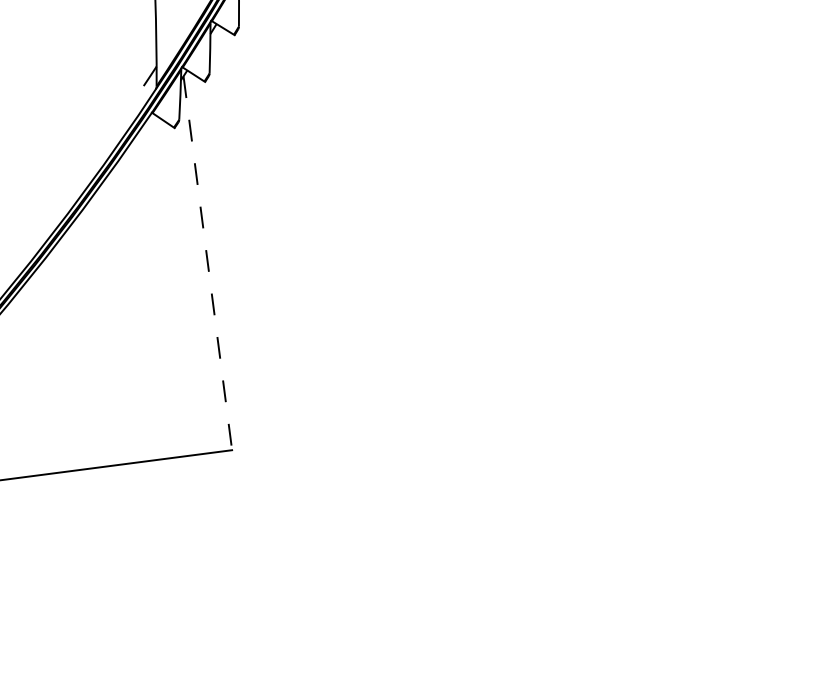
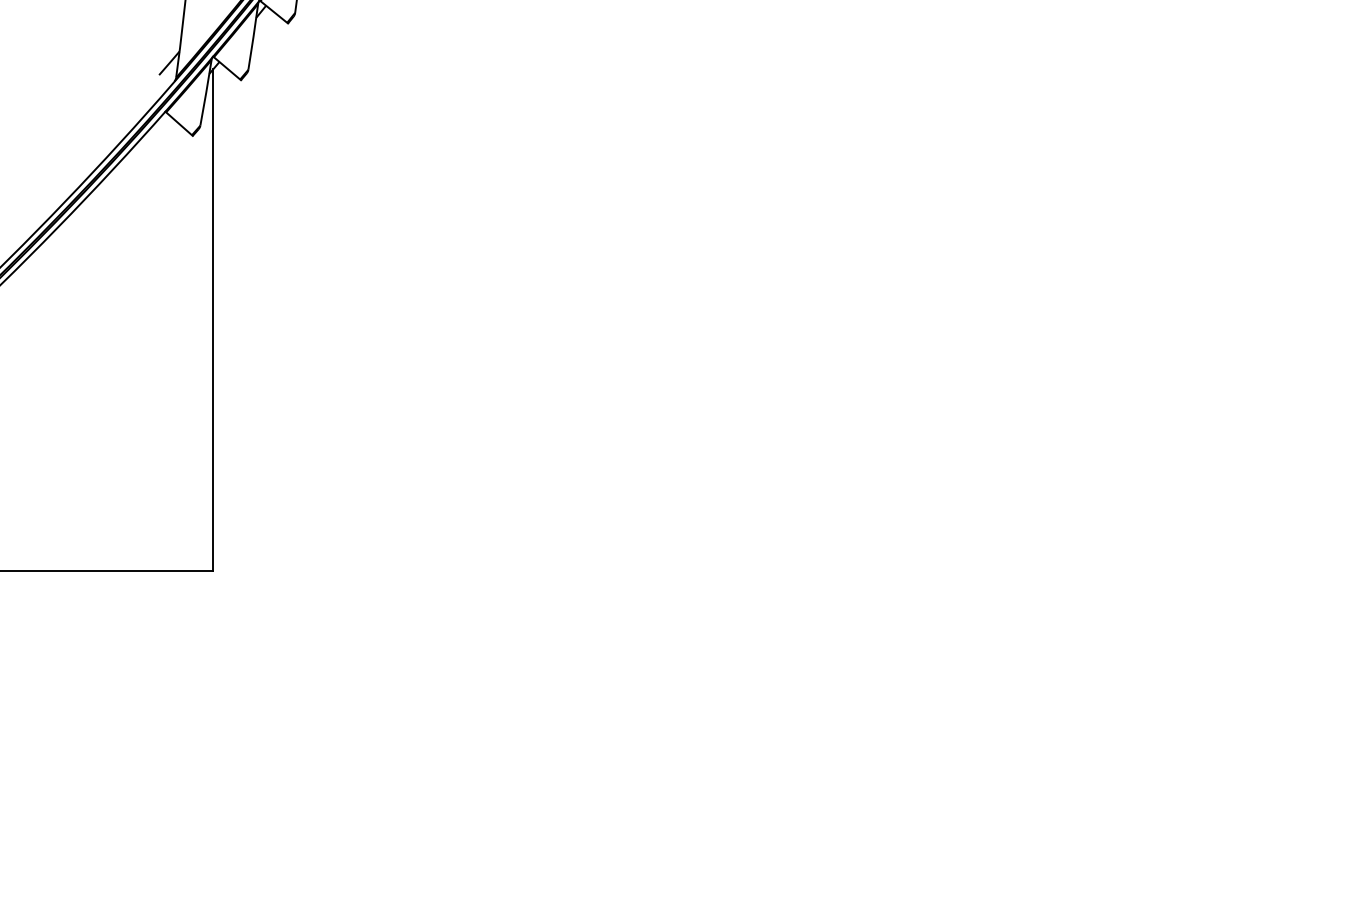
line: (207, 263) -> (213, 320), dashed -> solid

